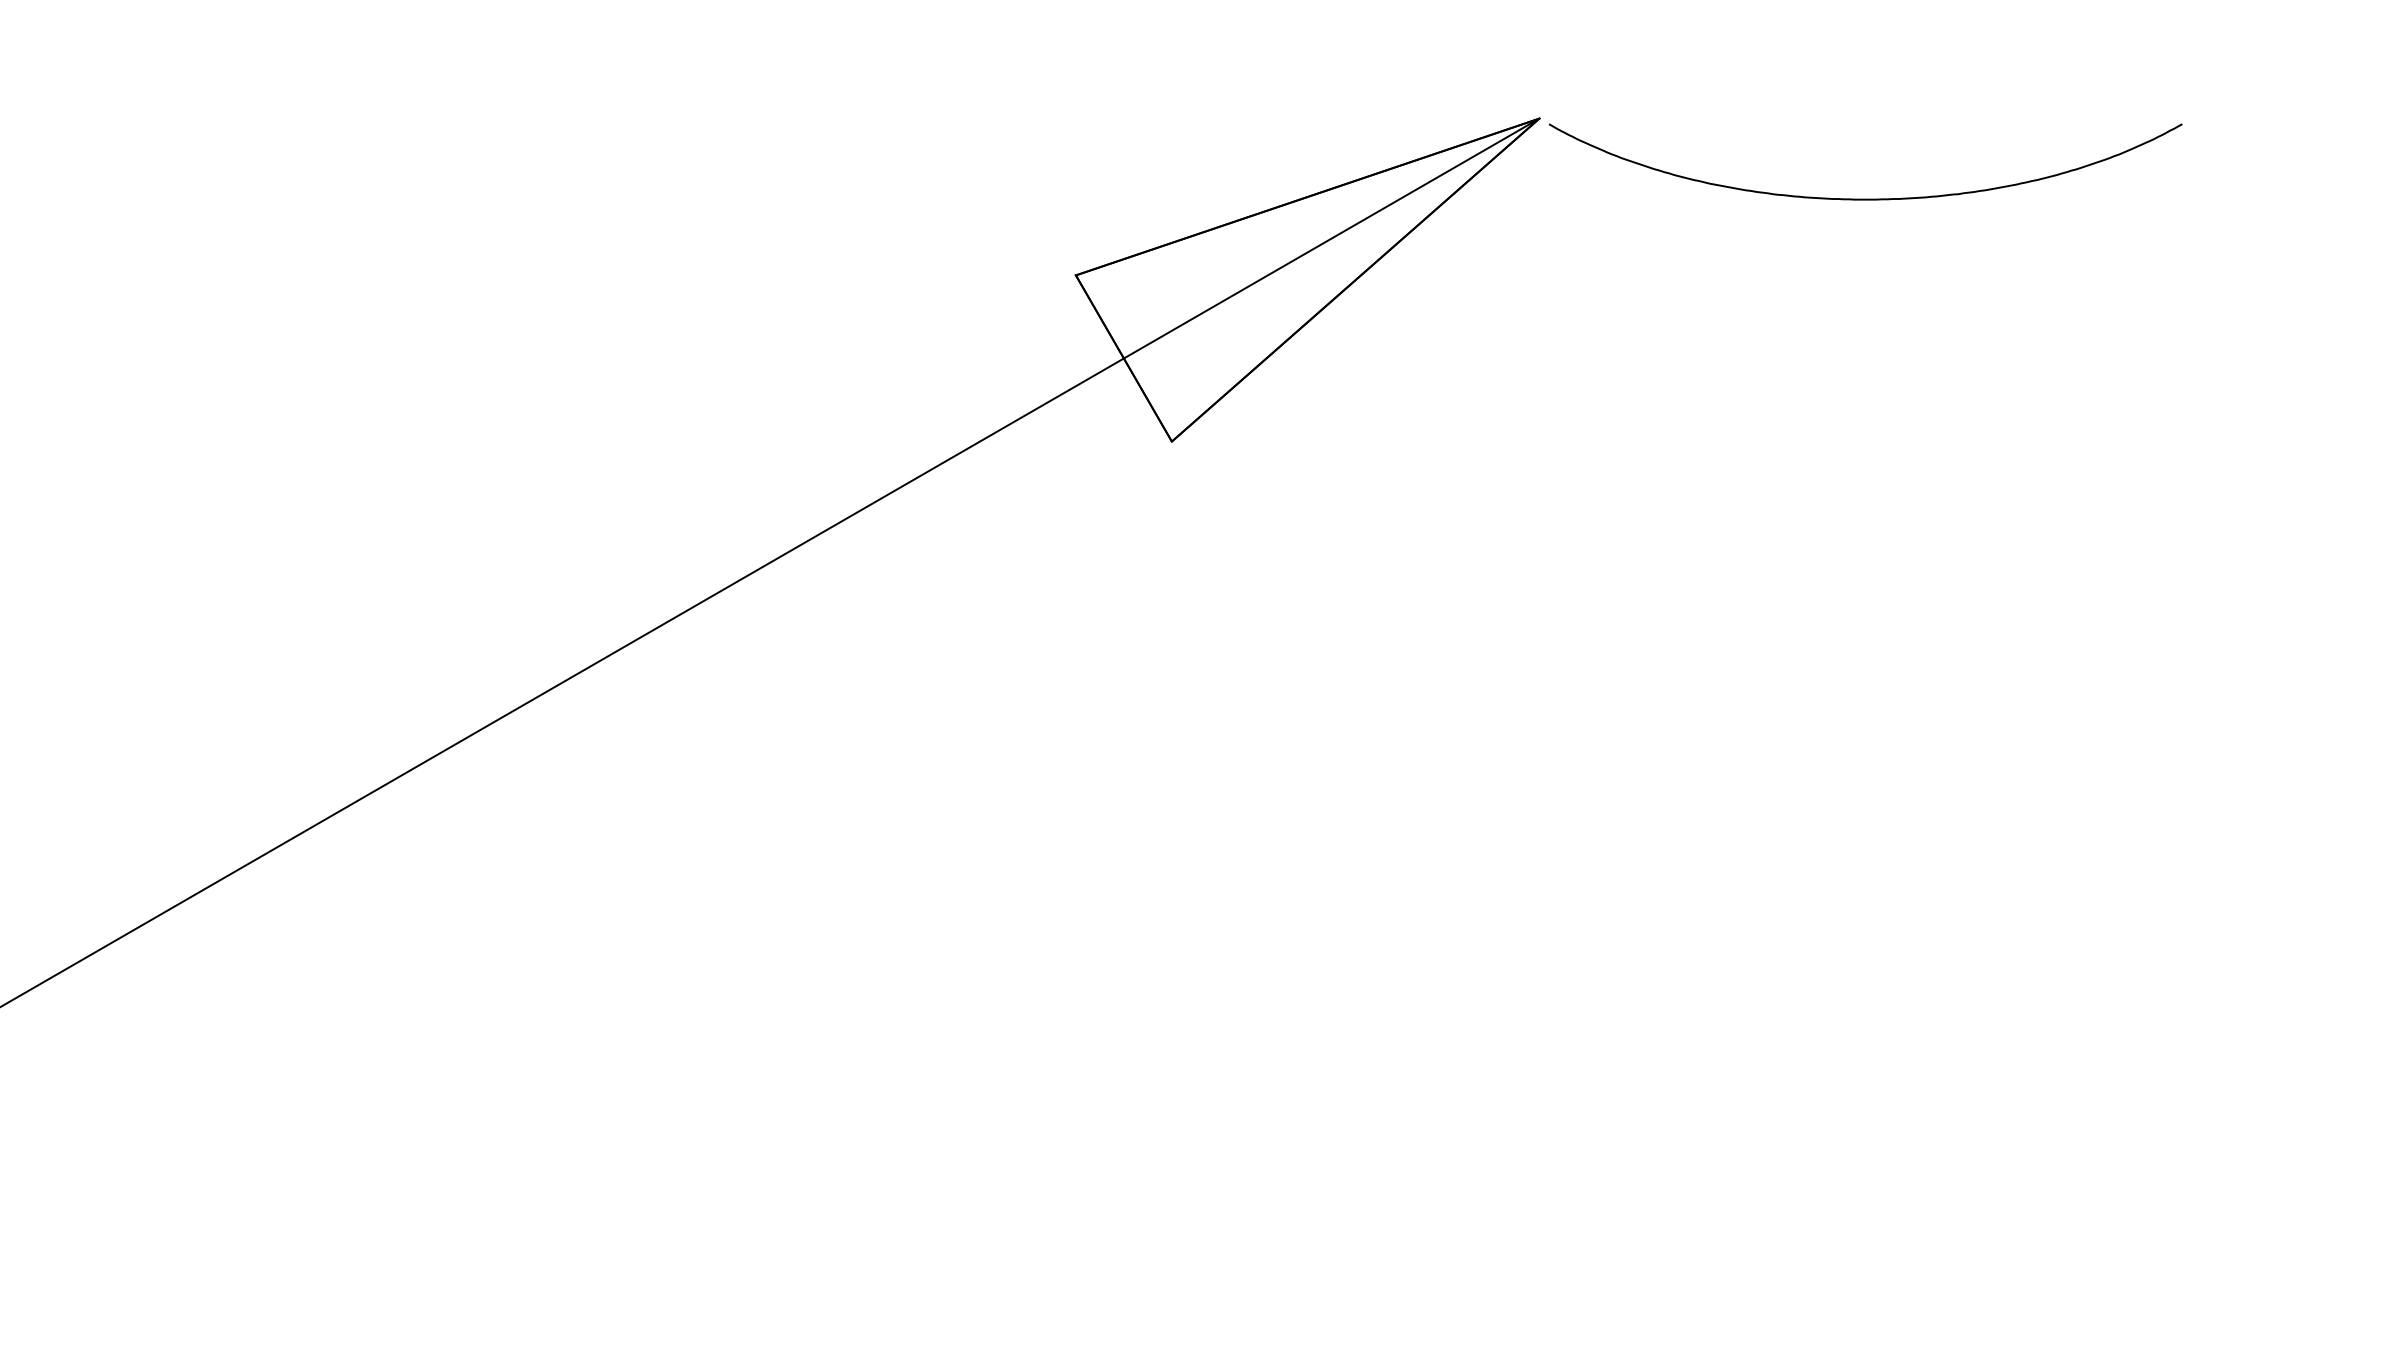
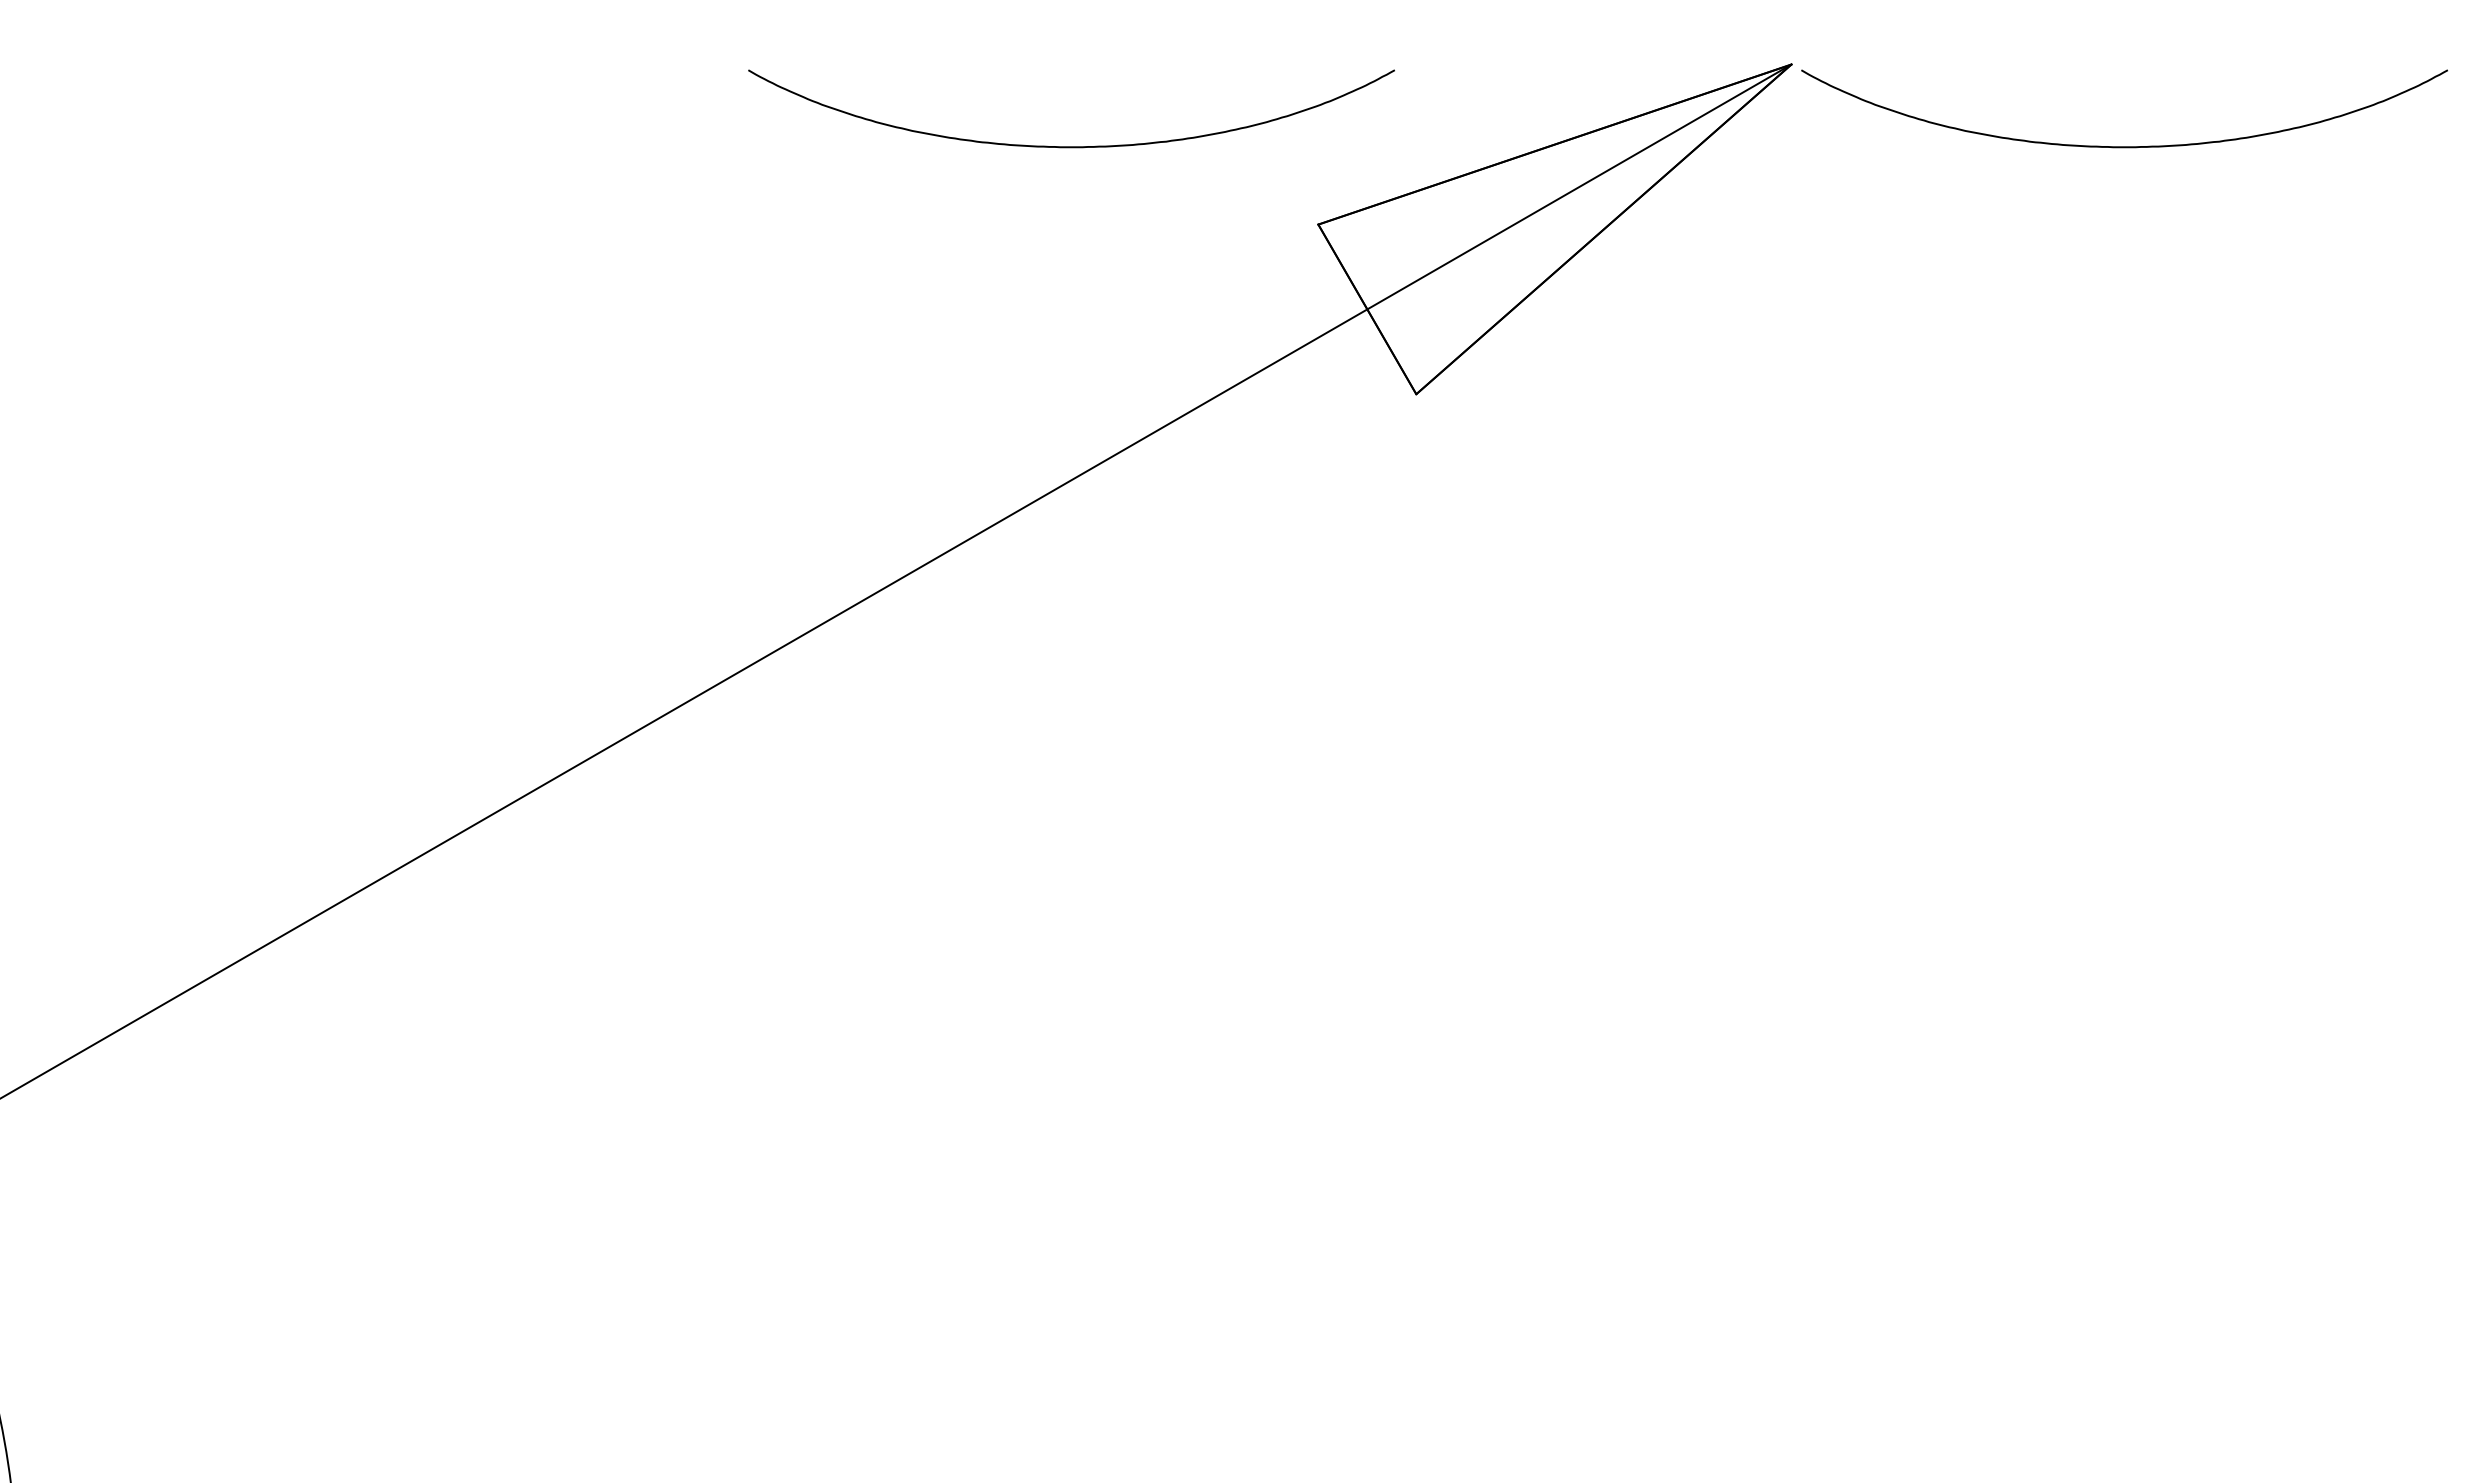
curve: (834, 198) -> (1071, 146), added

